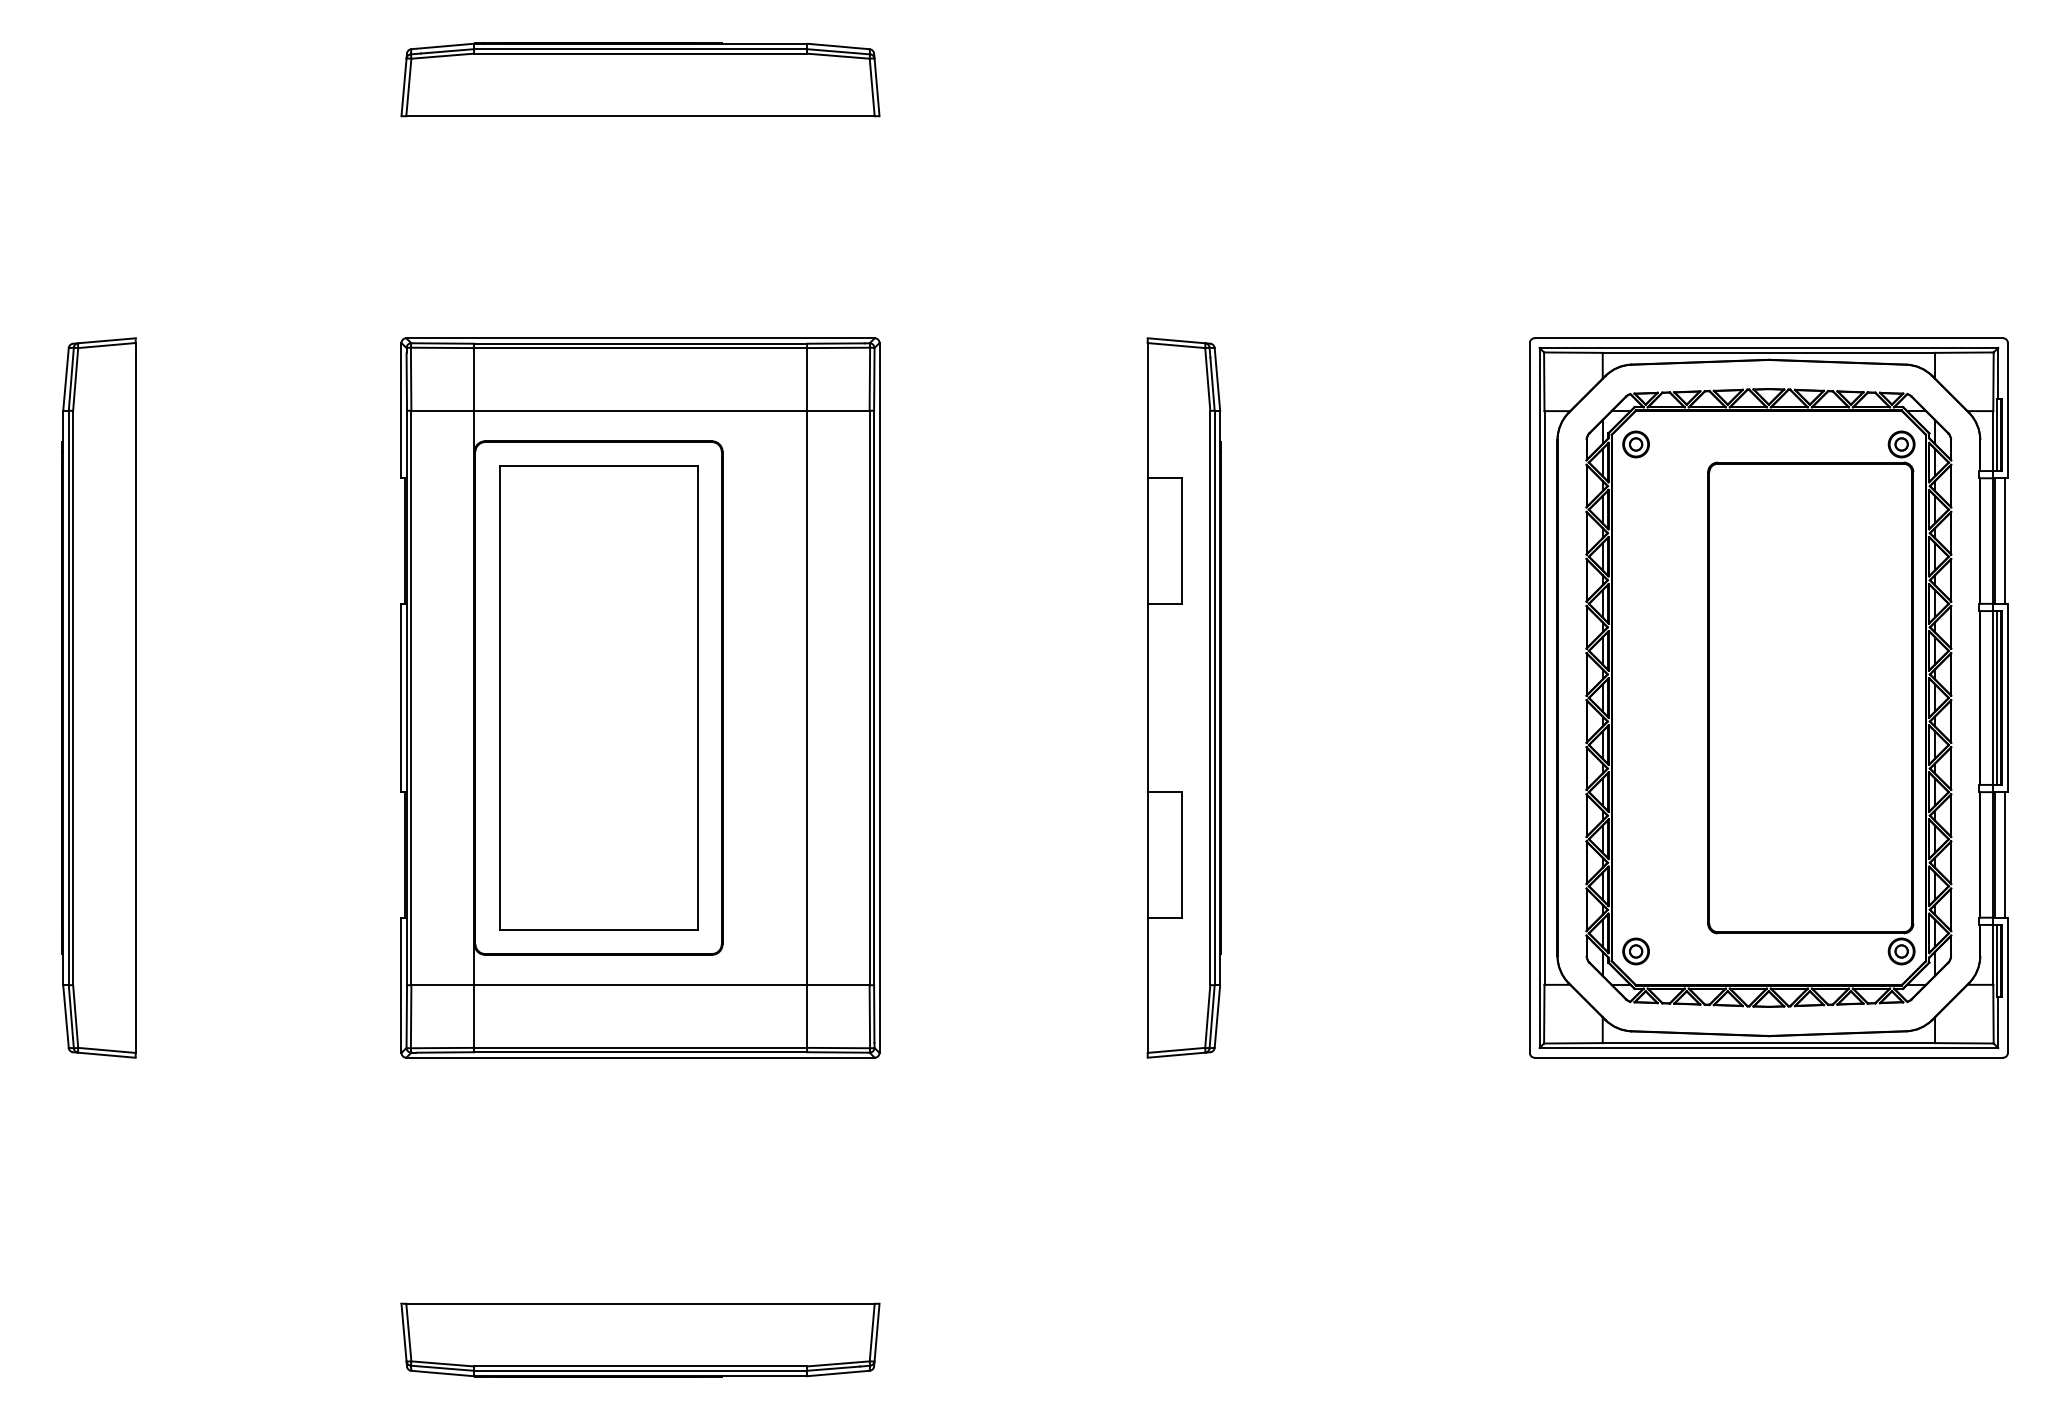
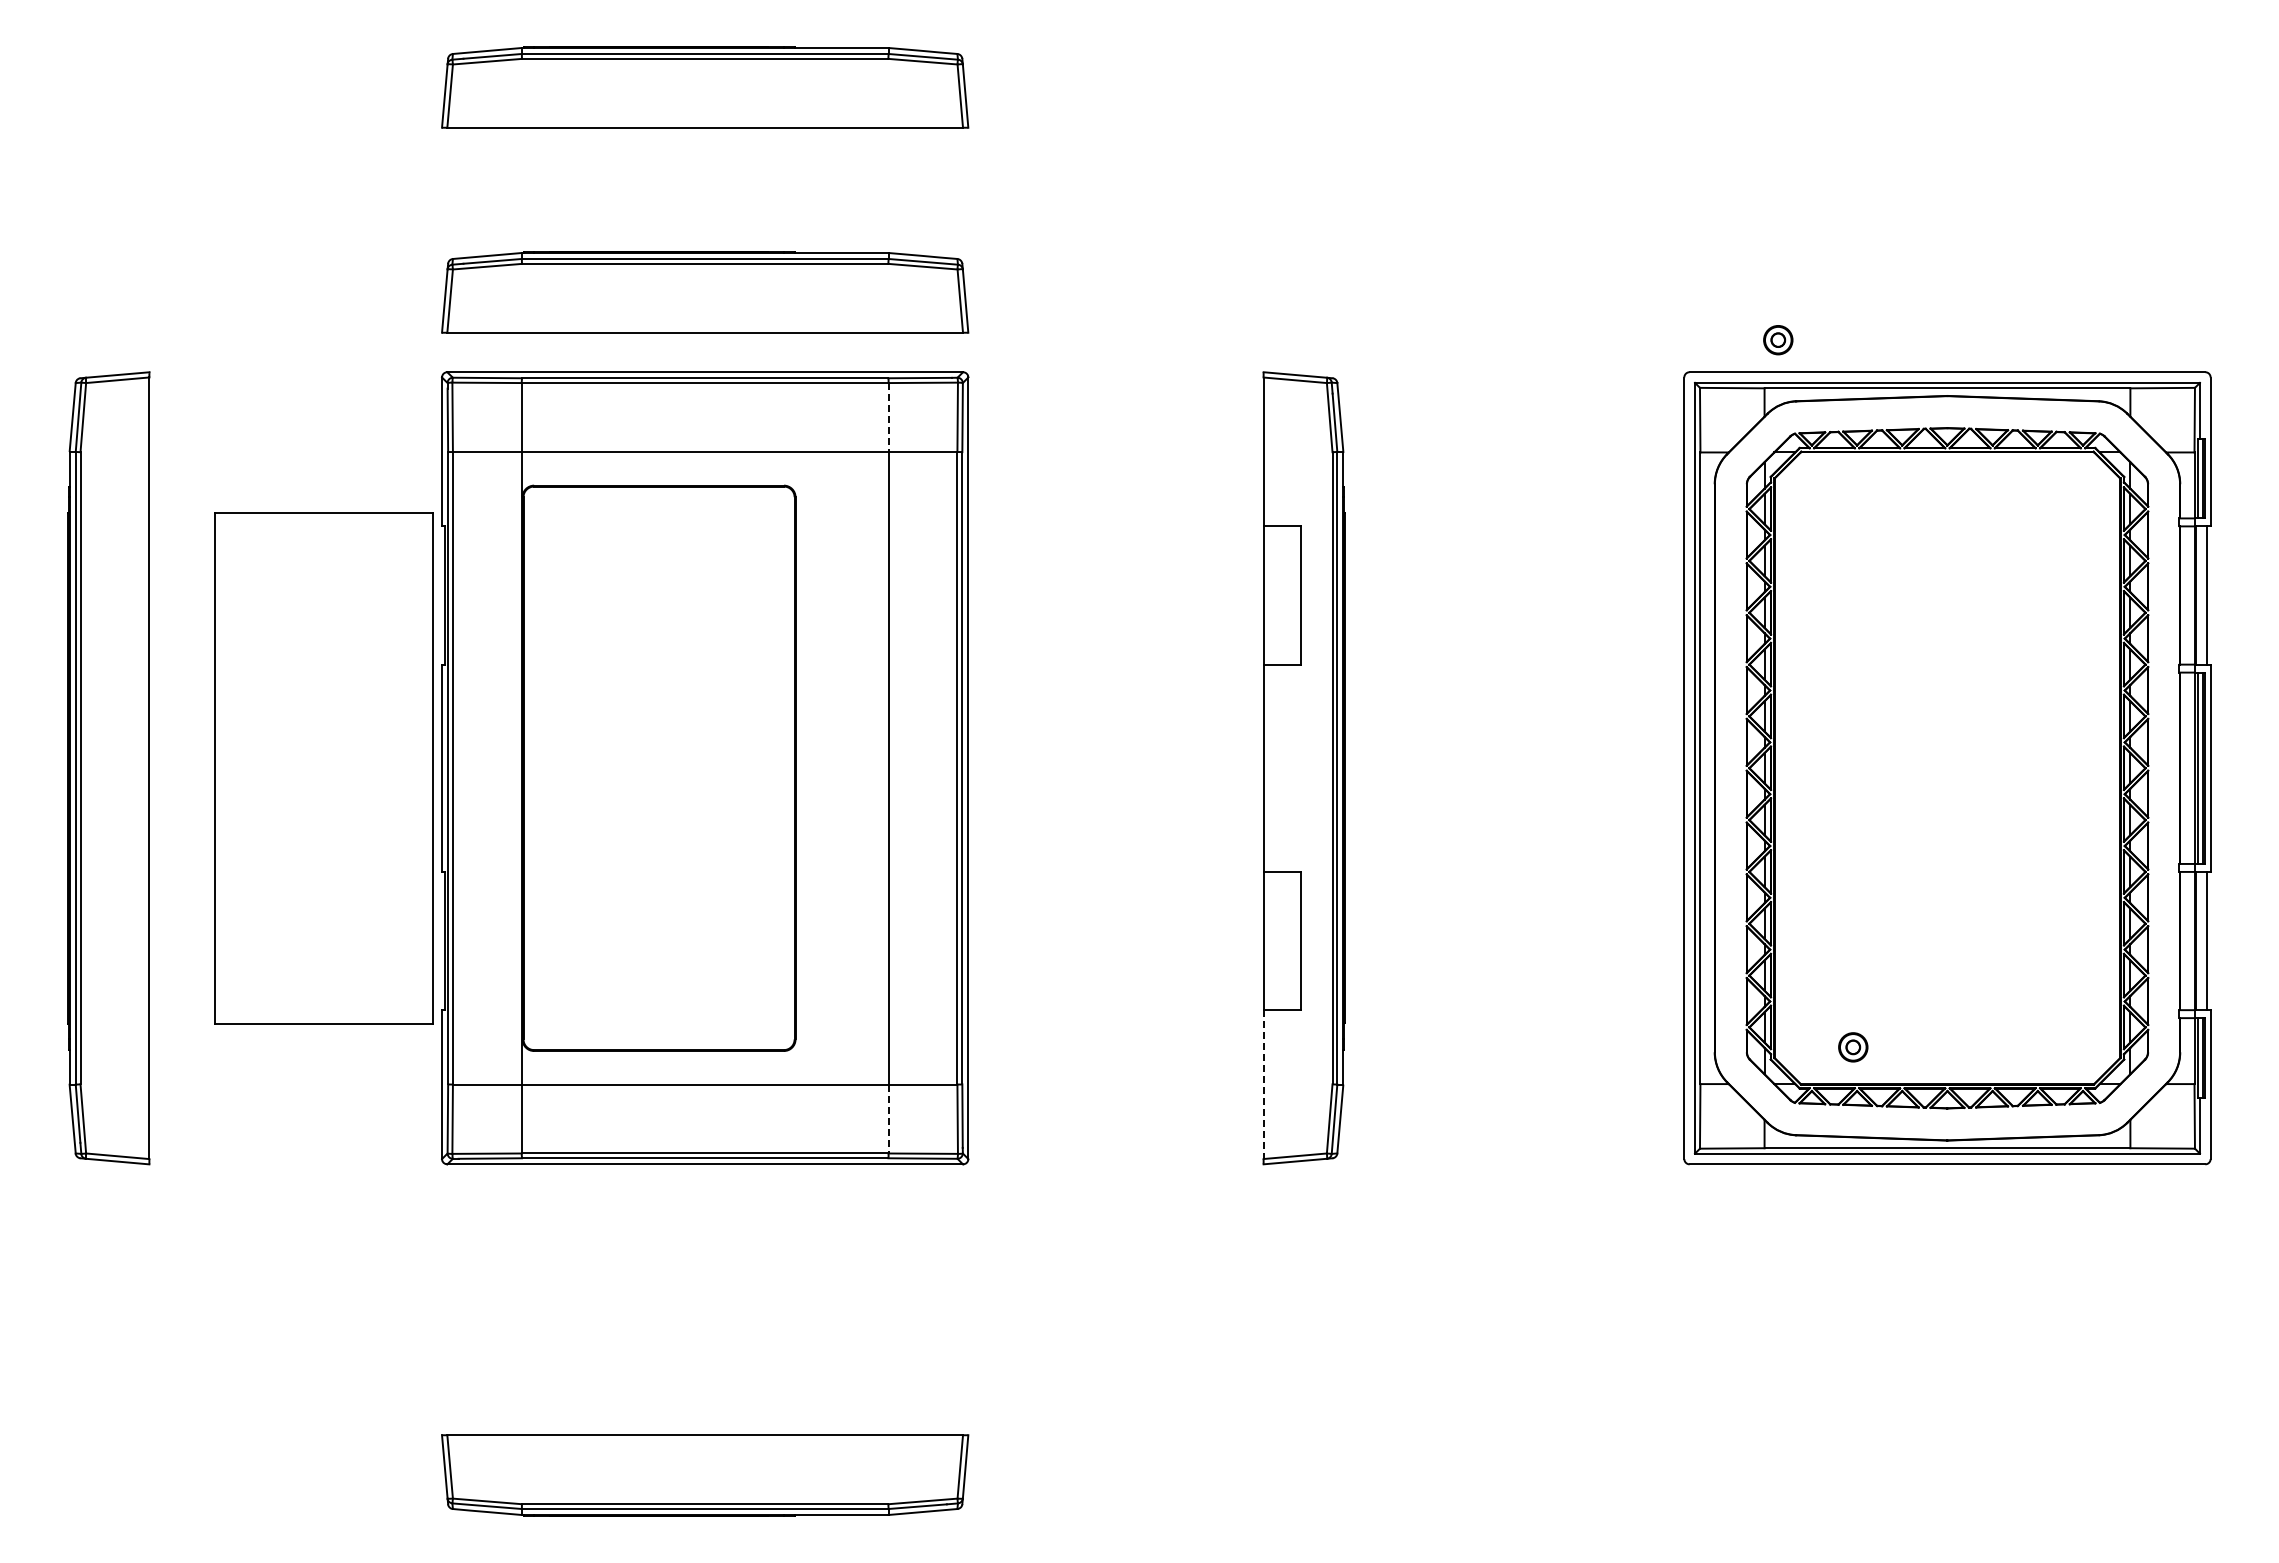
part: (640, 265) -> (705, 292), added
line: (807, 380) -> (888, 418), solid -> dashed
part: (1636, 444) -> (1778, 340), moved
part: (598, 698) -> (323, 768), moved
part: (1810, 698) -> (1993, 768), removed
part: (1636, 951) -> (1853, 1047), moved
line: (1147, 986) -> (1263, 1085), solid -> dashed
line: (807, 1017) -> (888, 1119), solid -> dashed

